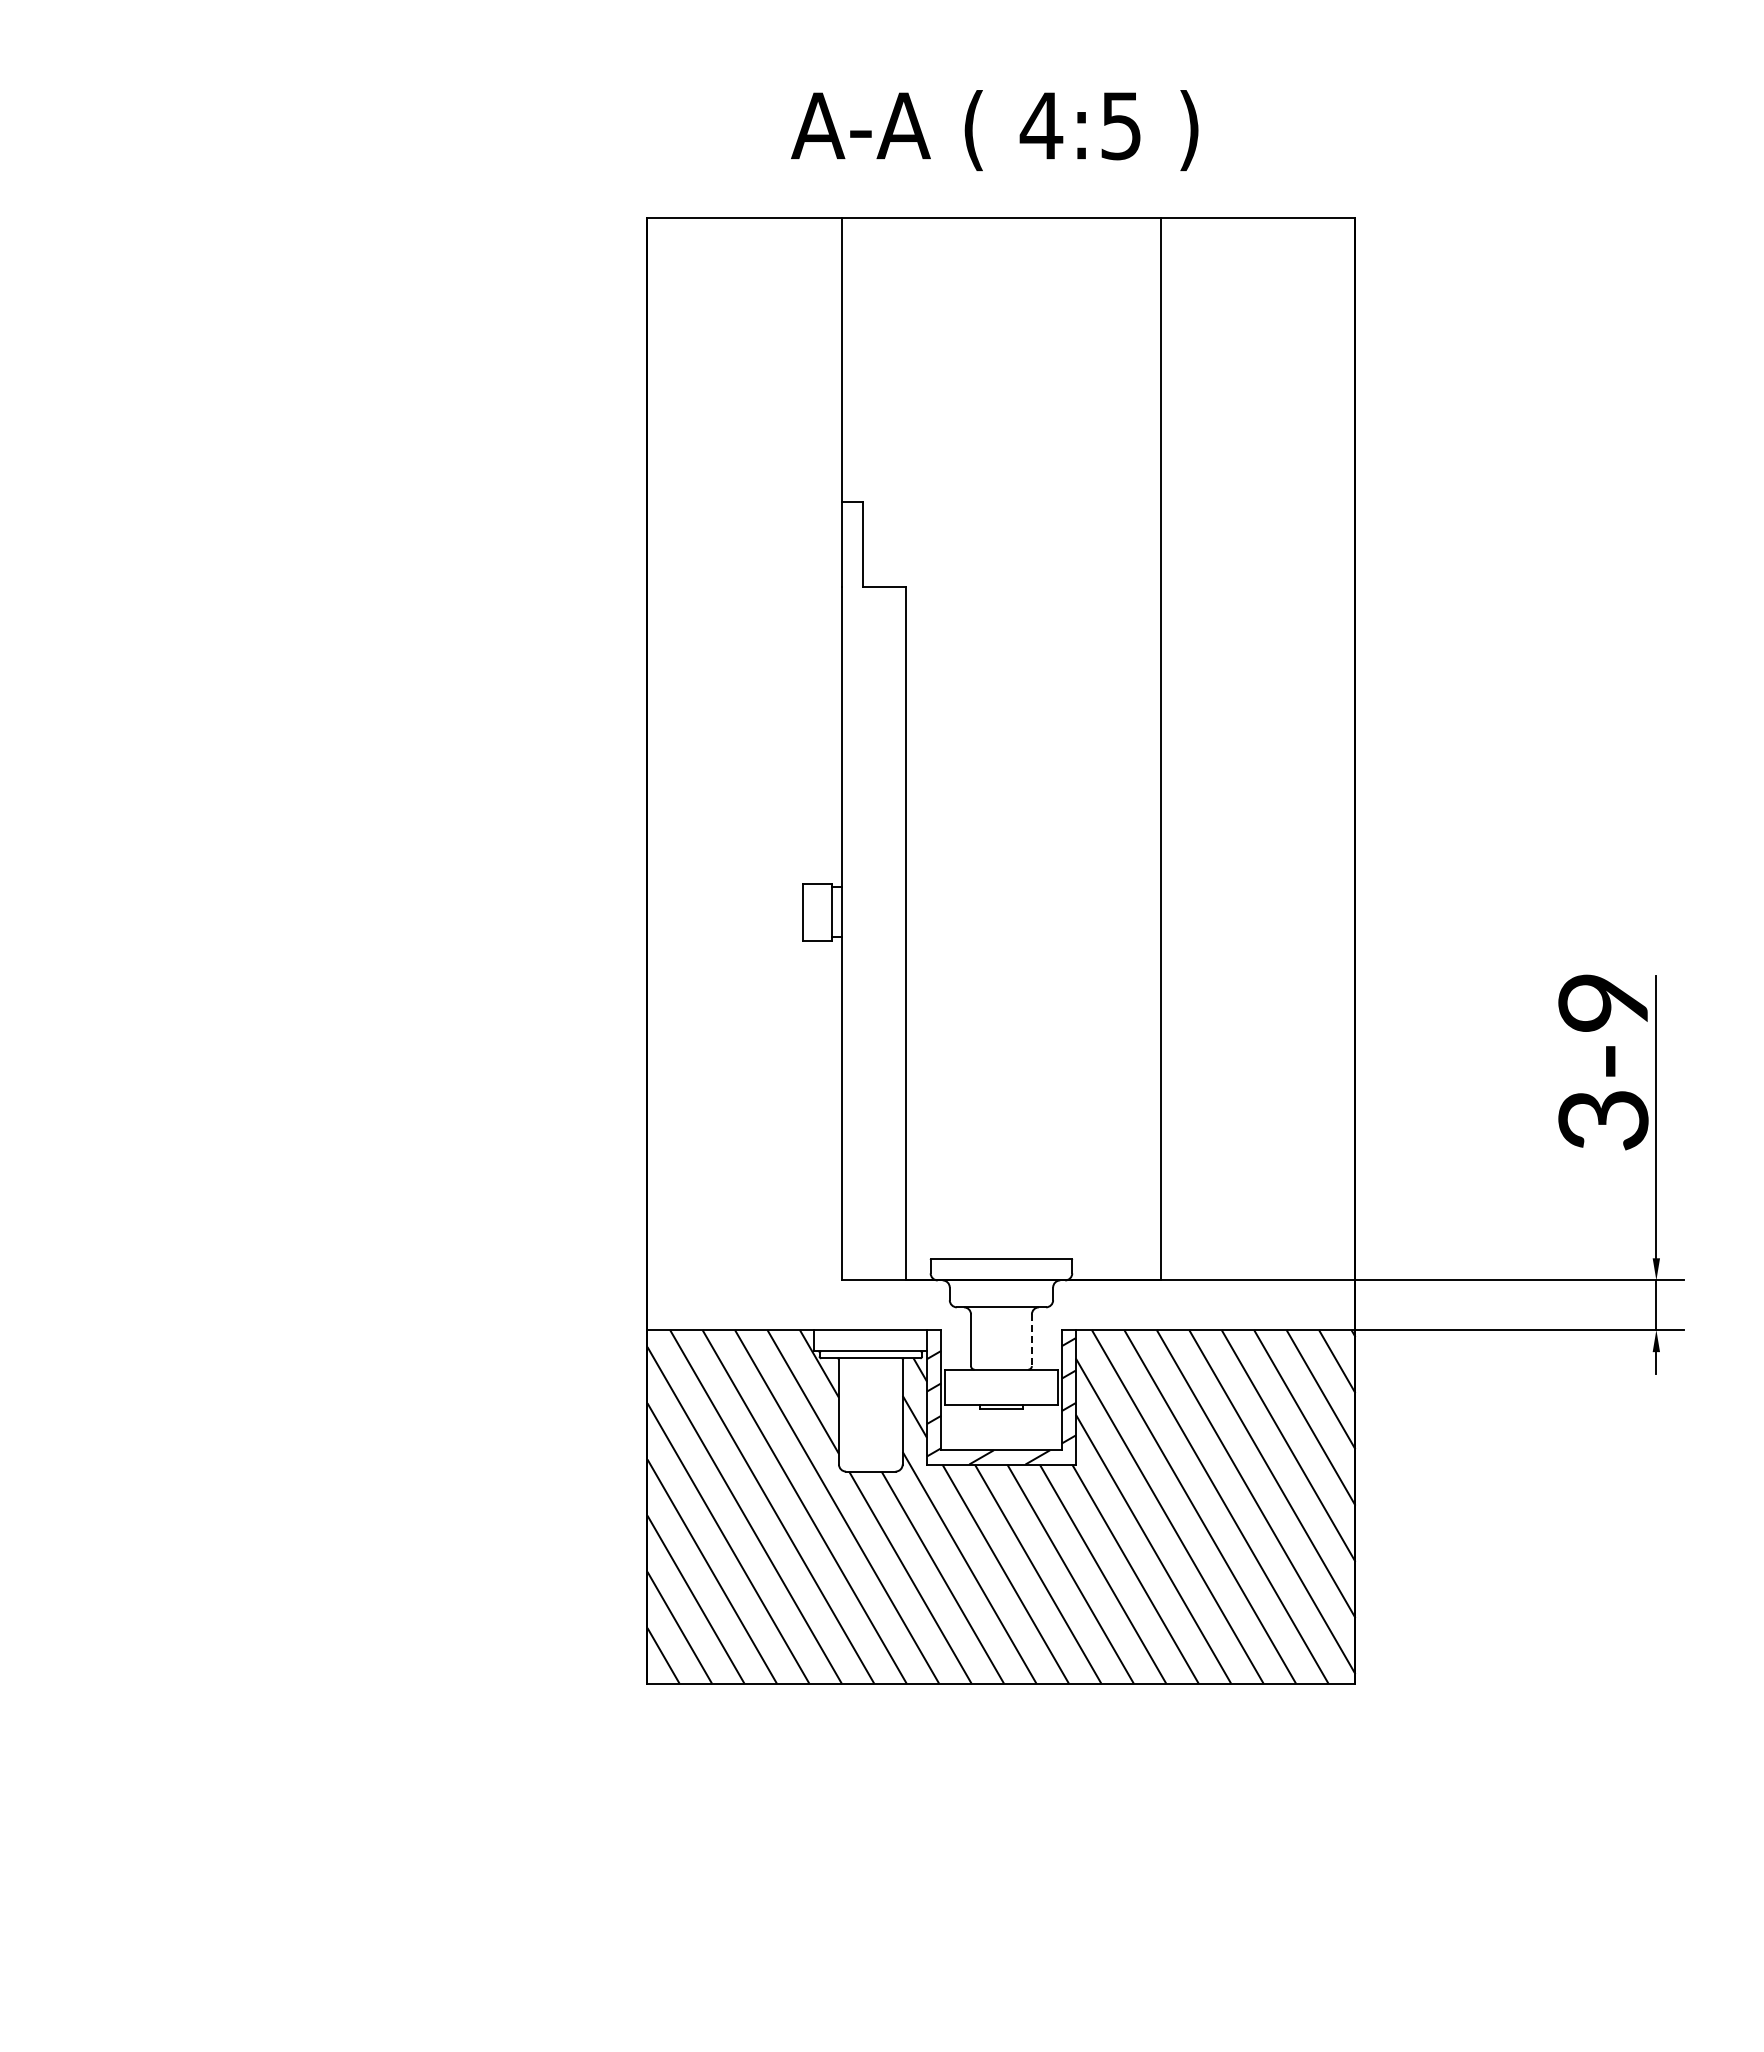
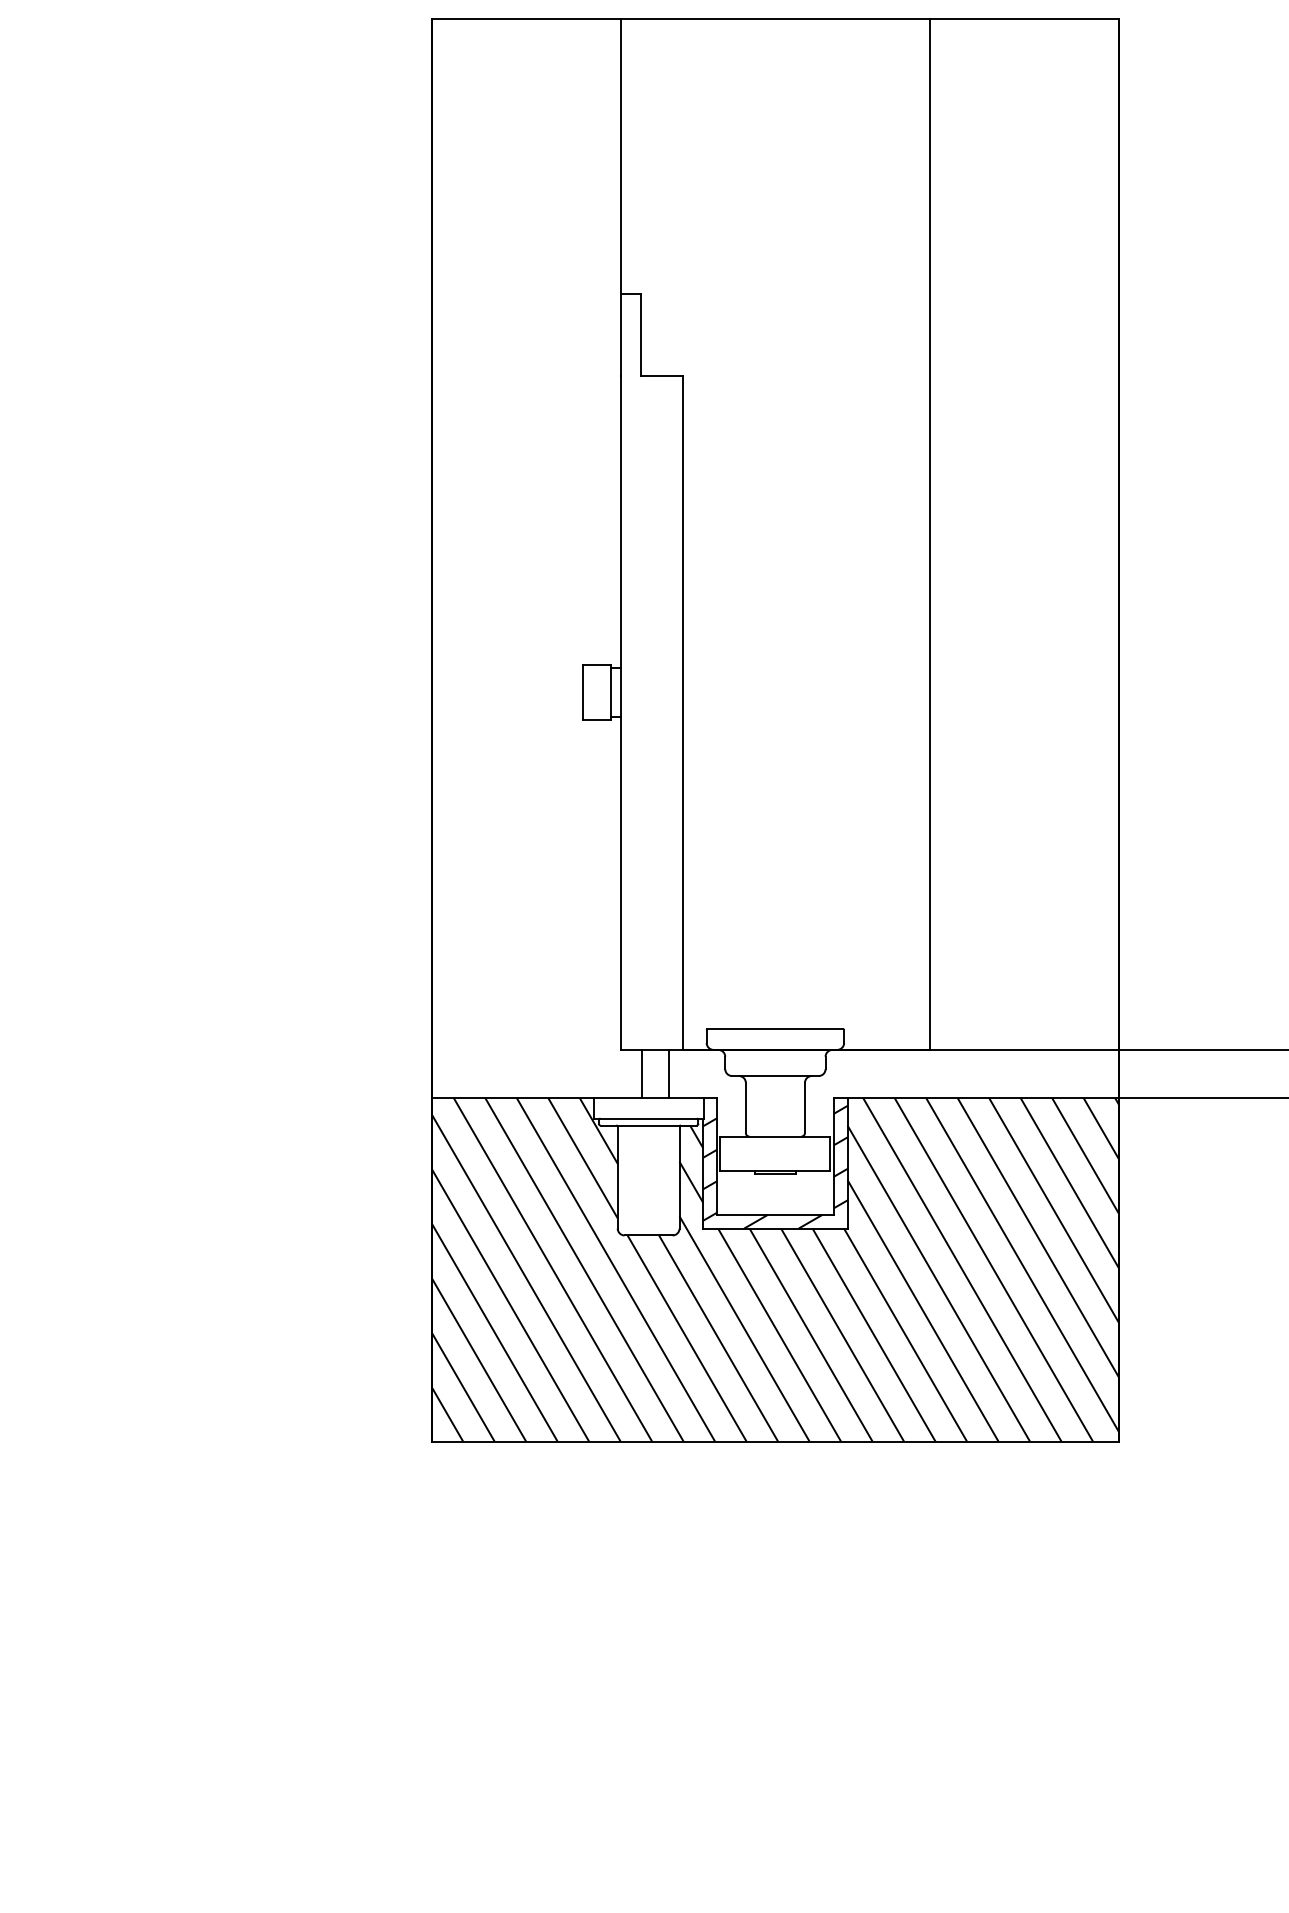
line: (864, 1304) -> (642, 1073), added
line: (892, 1304) -> (669, 1073), added
line: (1031, 1340) -> (804, 1108), dashed -> solid

